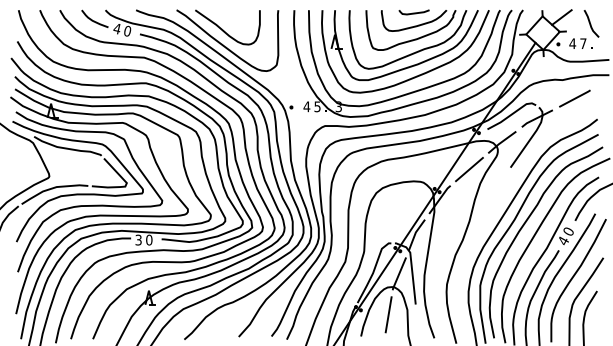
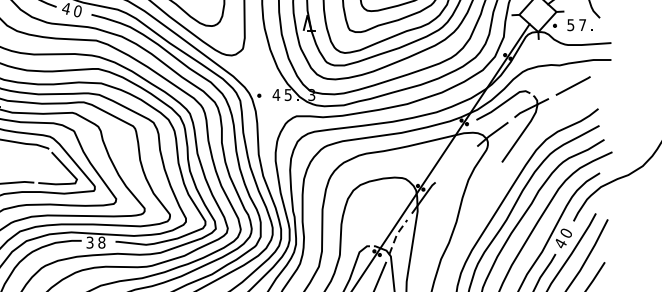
text: (572, 43) -> (570, 24), 4 -> 5
line: (469, 169) -> (456, 164), removed
line: (415, 233) -> (396, 235), solid -> dashed
text: (149, 240) -> (102, 243), 0 -> 8

